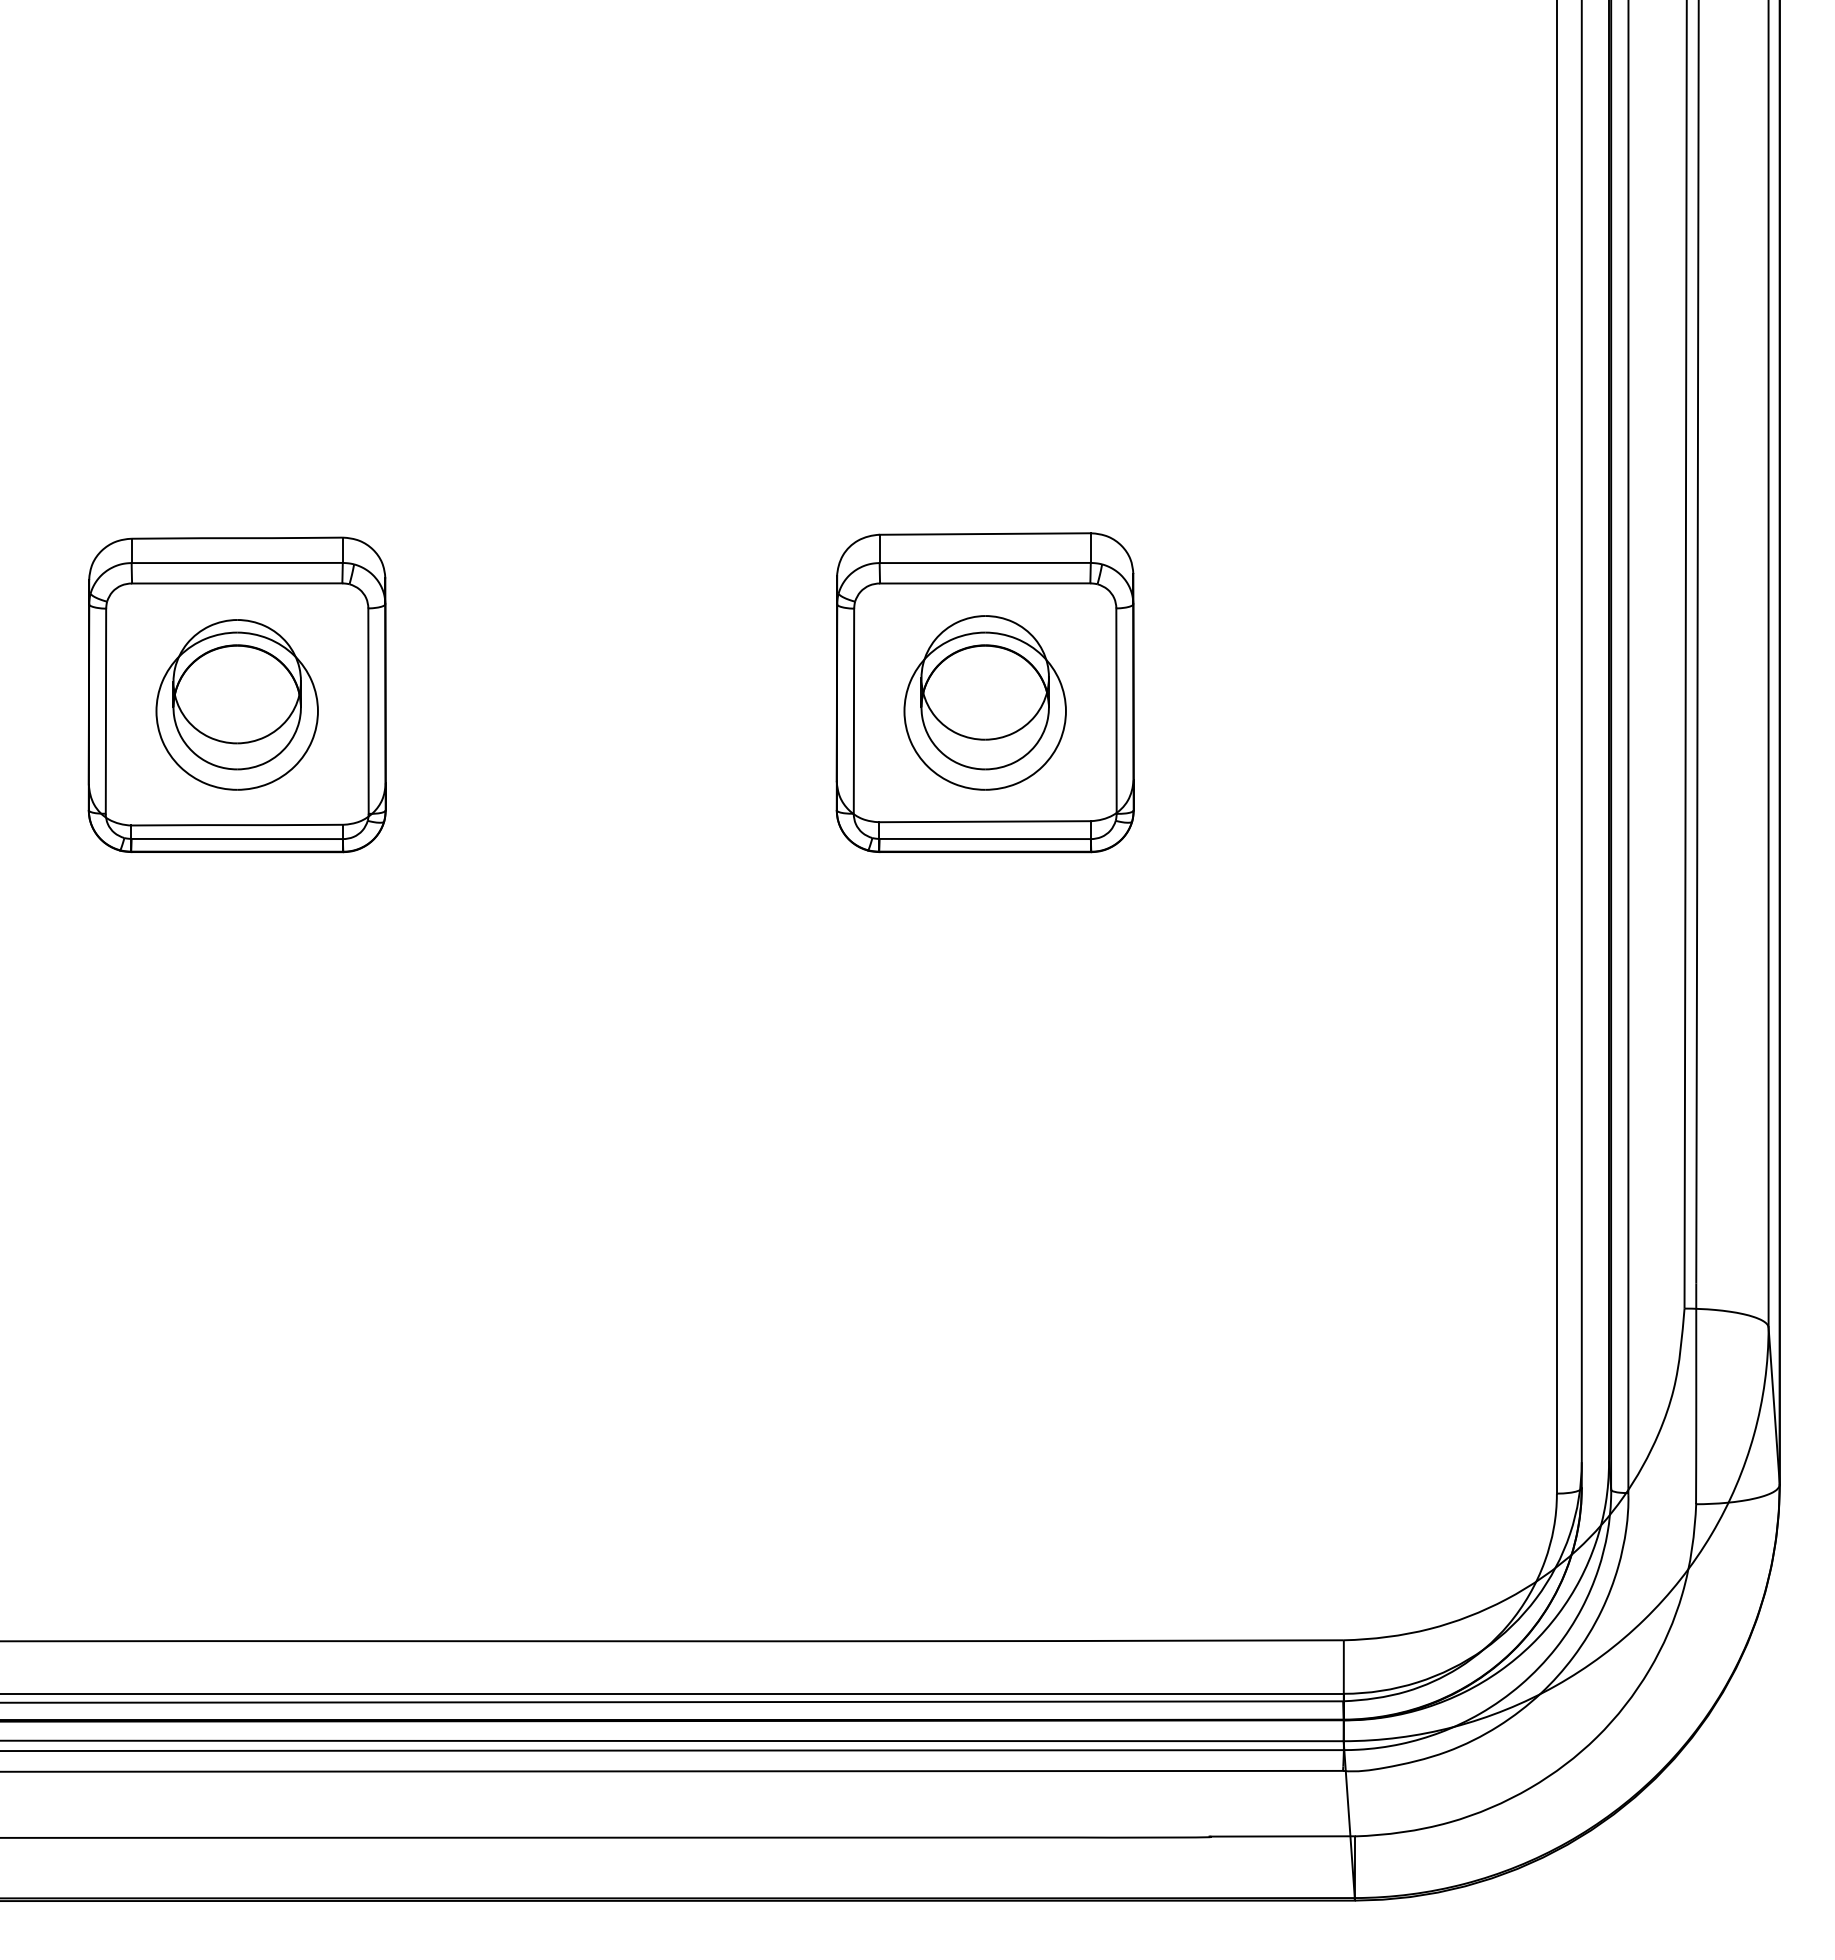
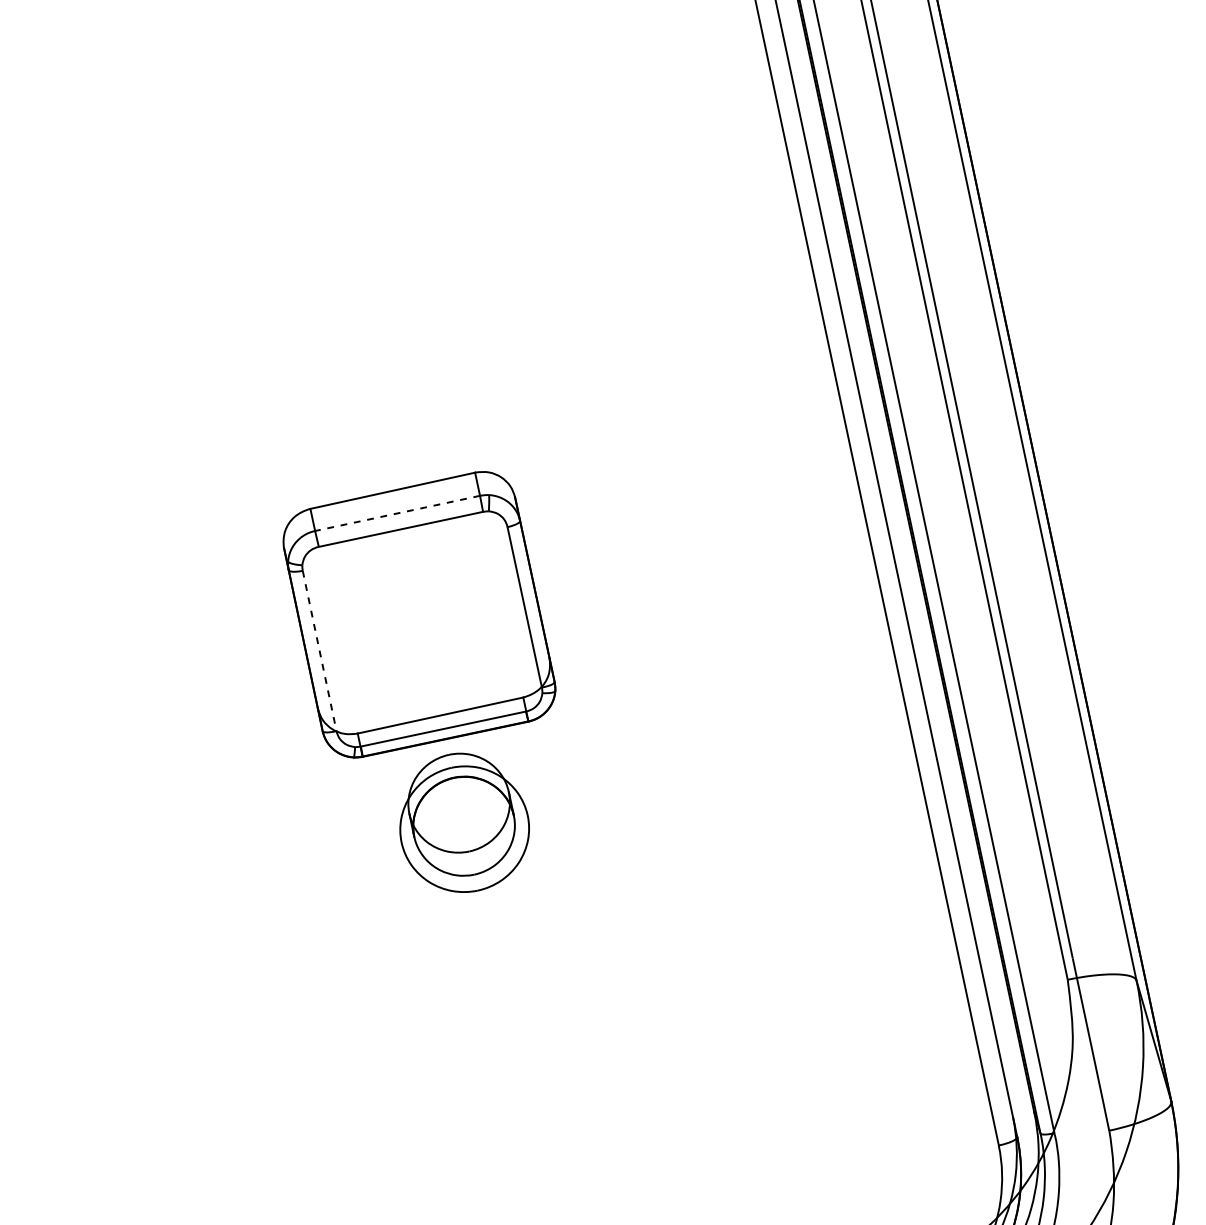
line: (985, 563) -> (397, 513), solid -> dashed
part: (984, 702) -> (462, 822), moved
line: (853, 711) -> (319, 651), solid -> dashed

